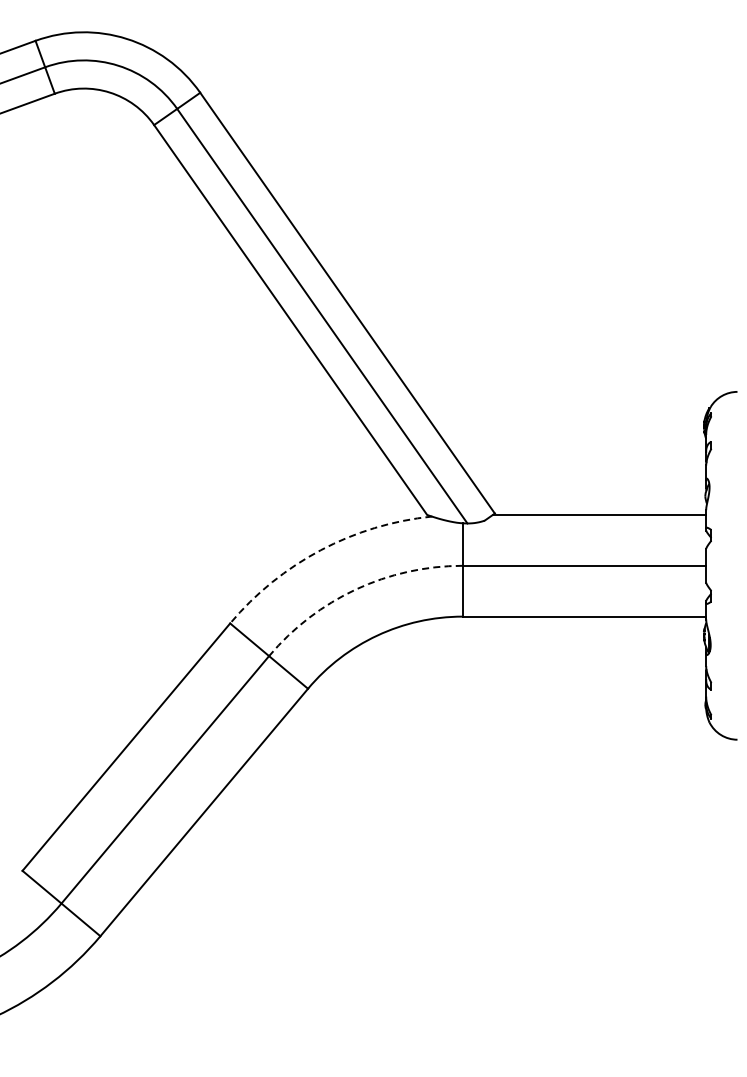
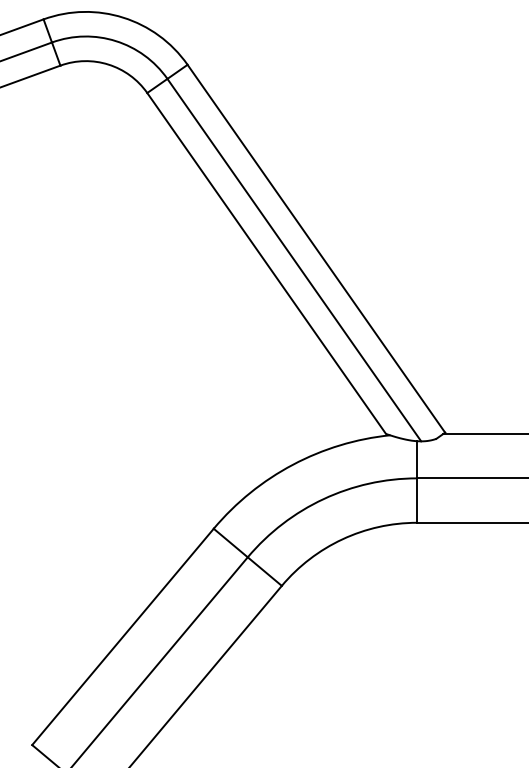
arc: (320, 550) -> (292, 464), dashed -> solid
arc: (355, 589) -> (323, 499), dashed -> solid

